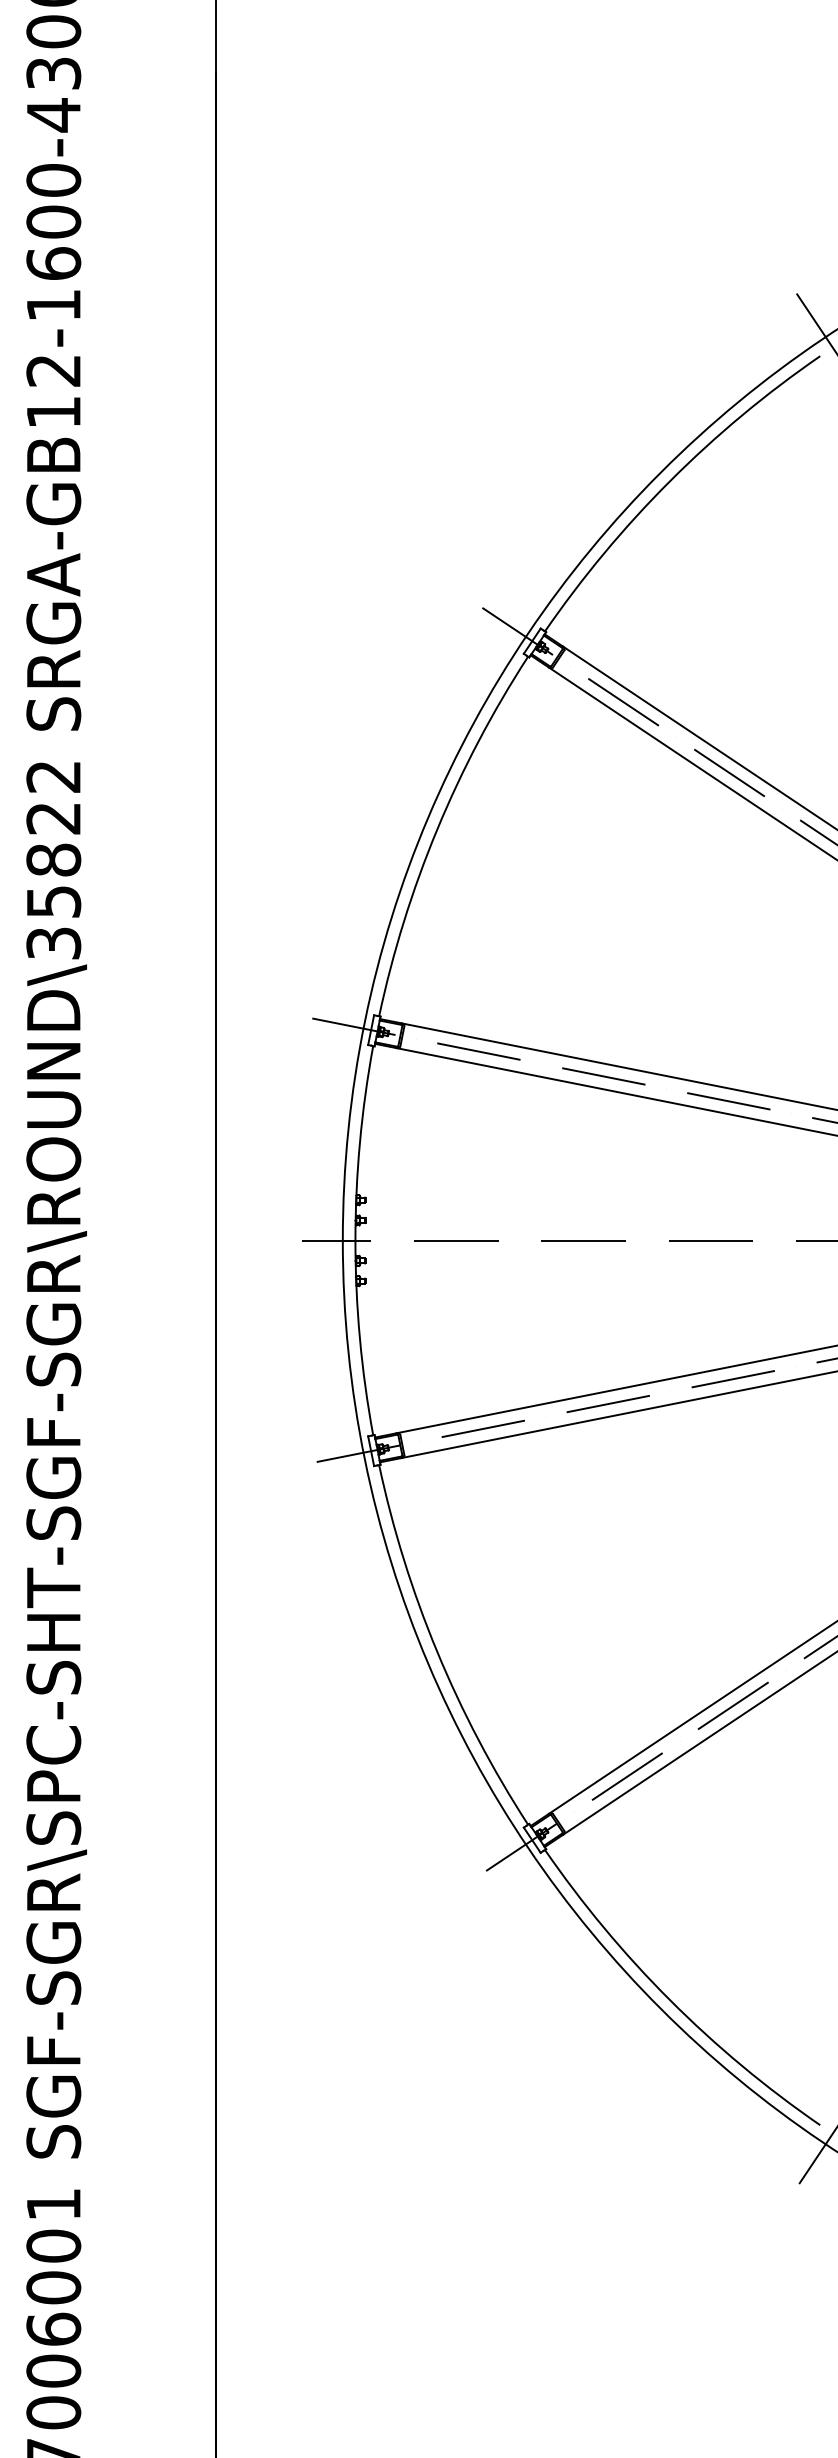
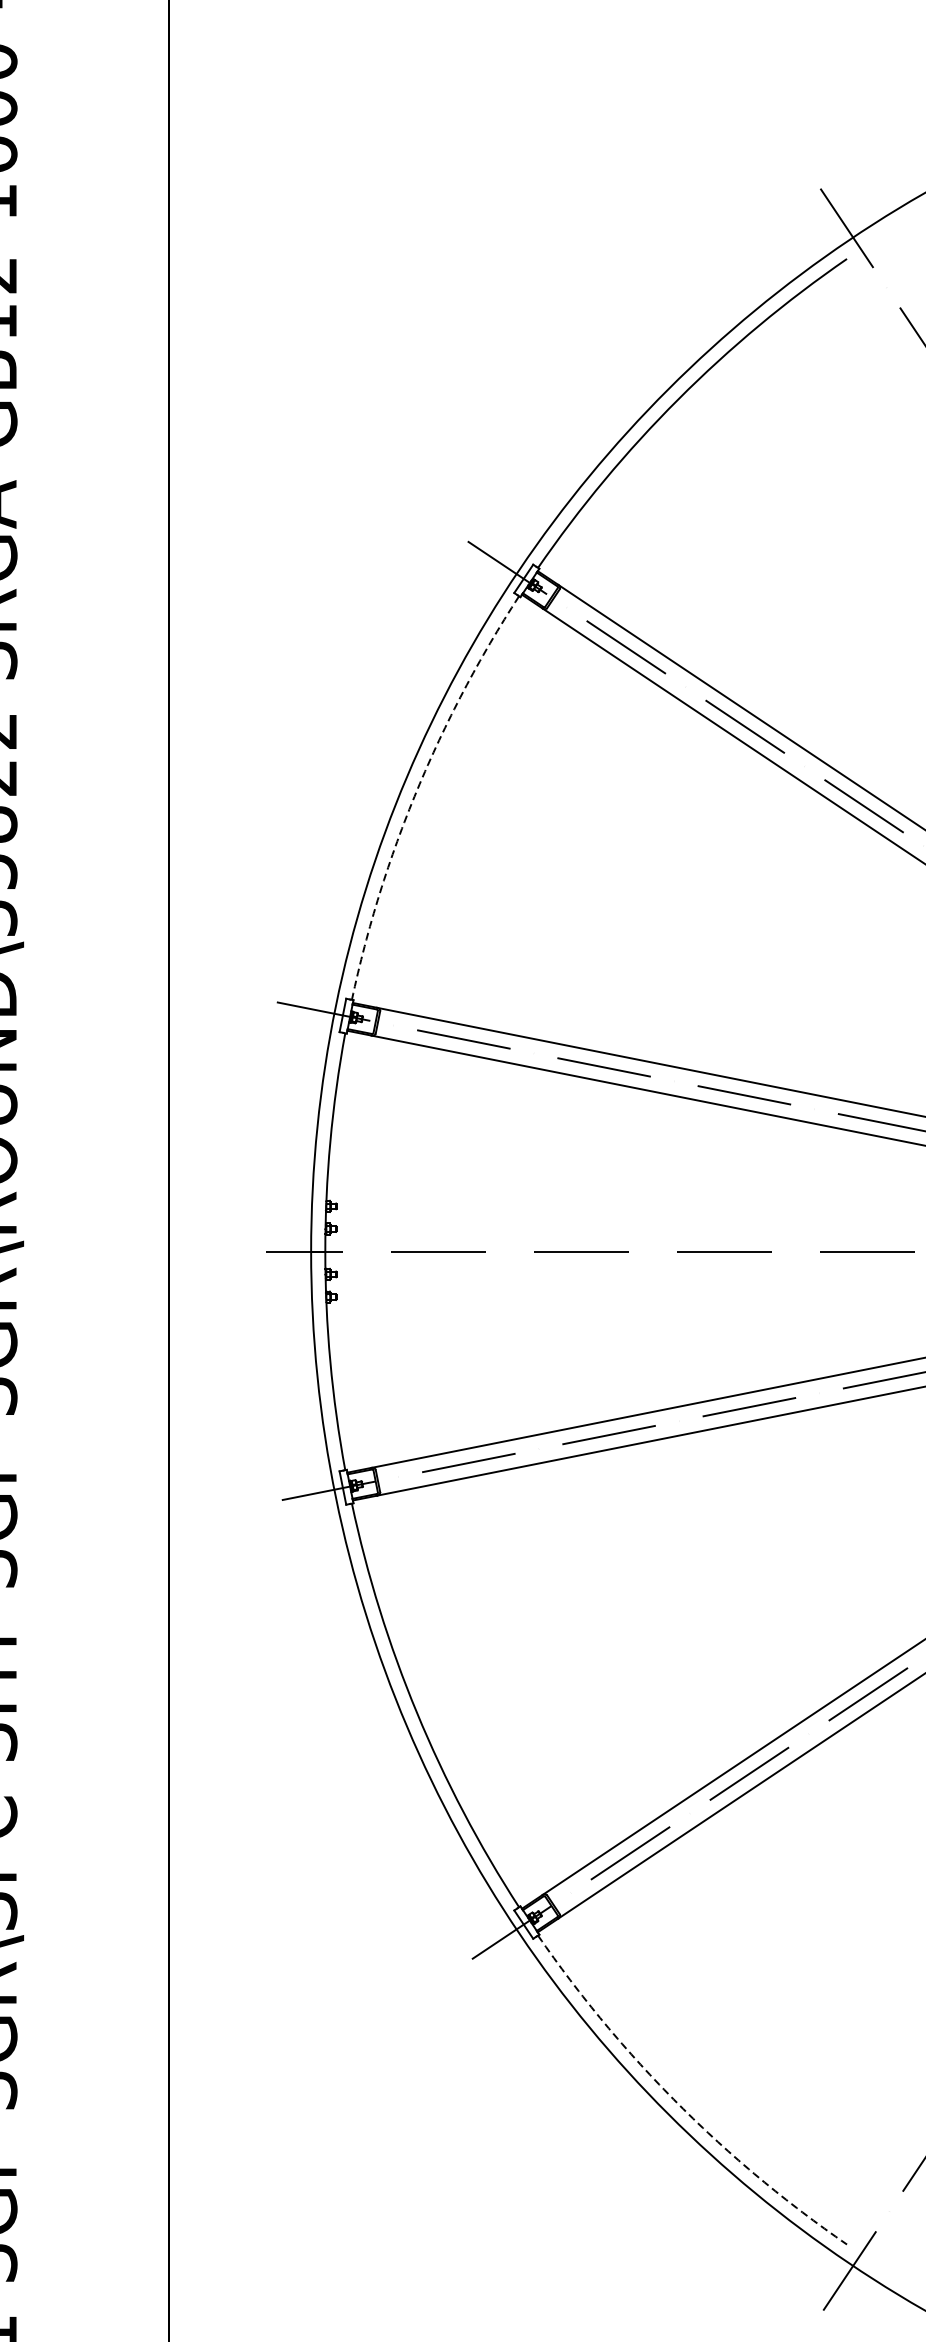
arc: (437, 829) -> (417, 790), solid -> dashed
arc: (670, 2000) -> (678, 2104), solid -> dashed

